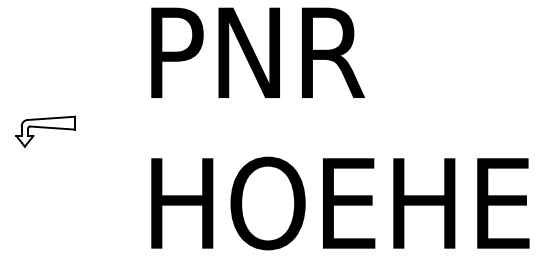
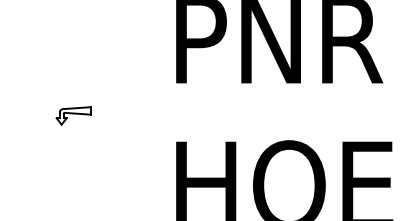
part: (45, 131) -> (73, 115), size x0.6

